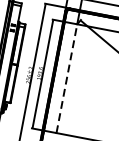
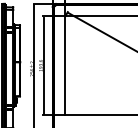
line: (67, 78) -> (65, 65), dashed -> solid

